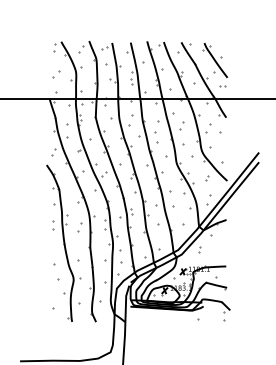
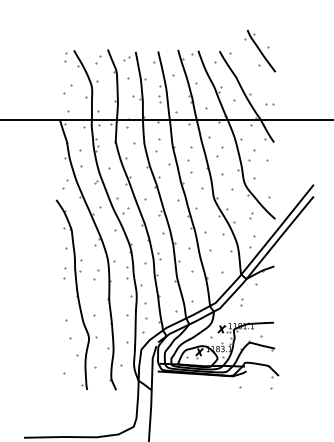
part: (215, 59) -> (260, 50), moved

